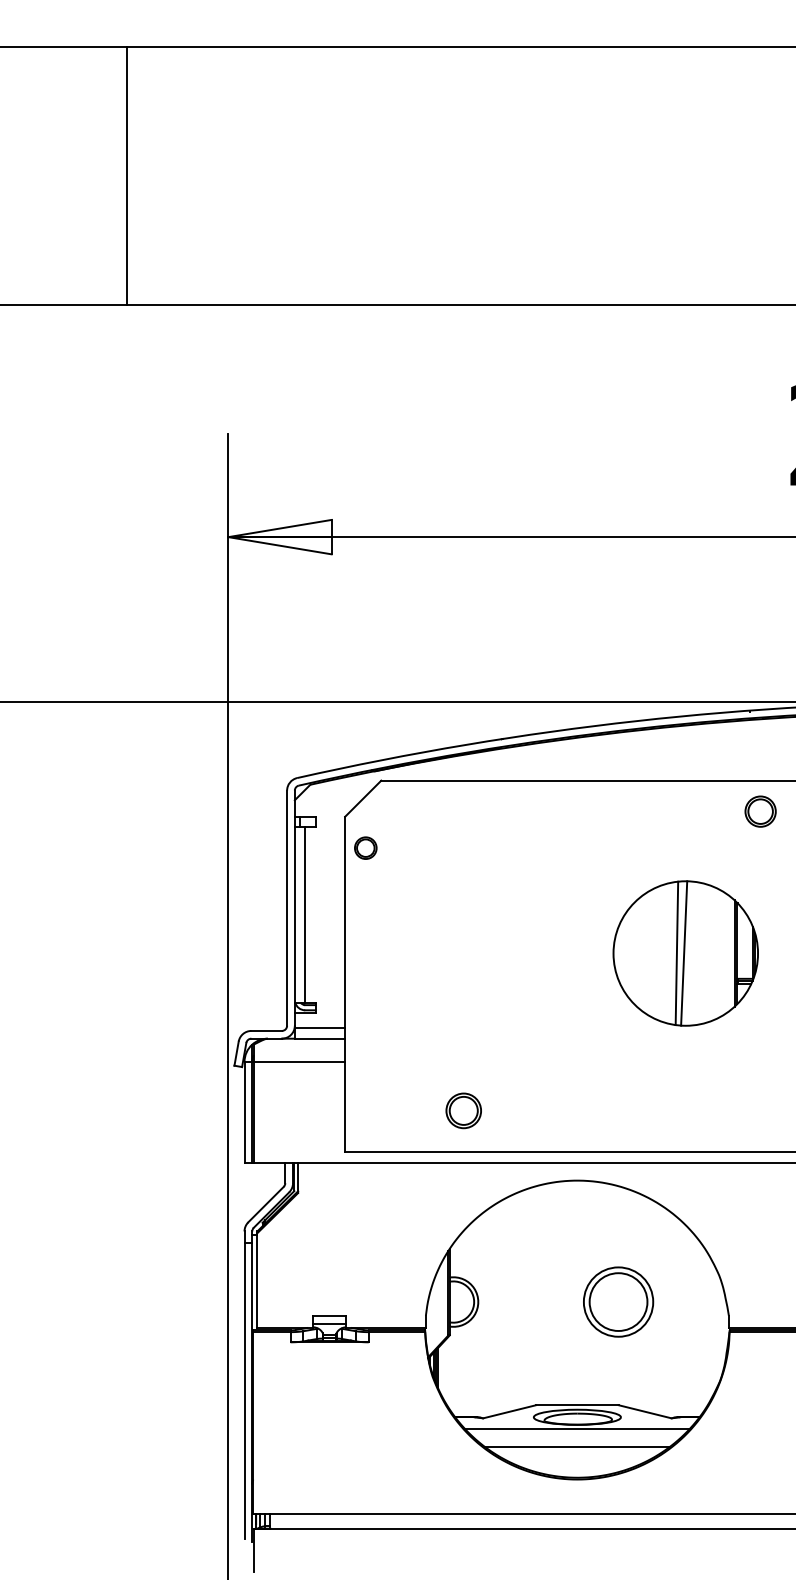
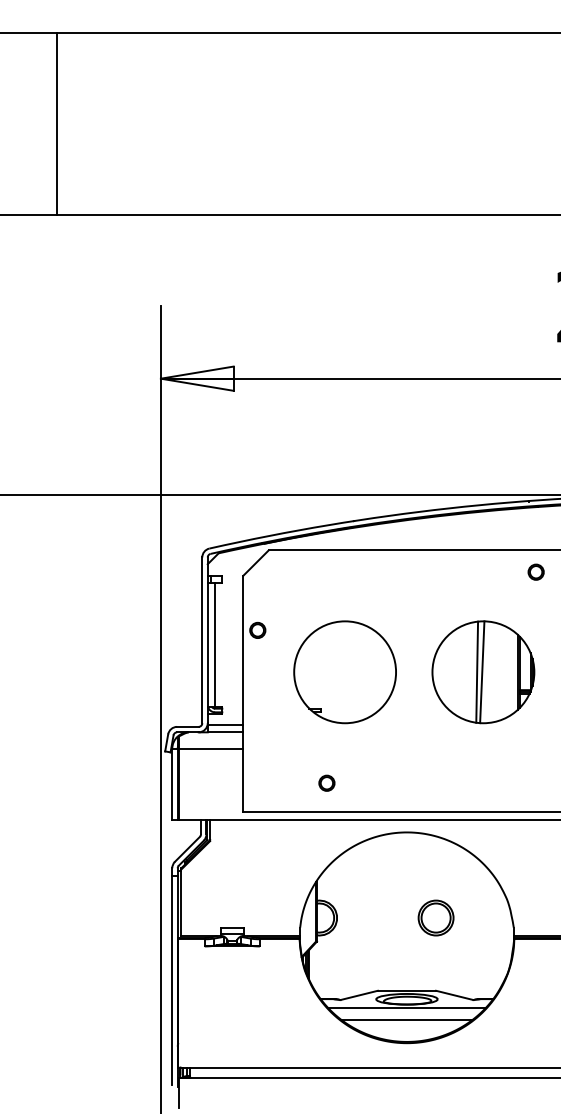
line: (126, 176) -> (56, 124), moved
part: (760, 811) -> (536, 572), size x0.71
part: (365, 847) -> (257, 629), moved
part: (489, 953) -> (345, 672), added
part: (463, 1110) -> (326, 782), size x0.62
part: (618, 1301) -> (435, 917), size x0.71

